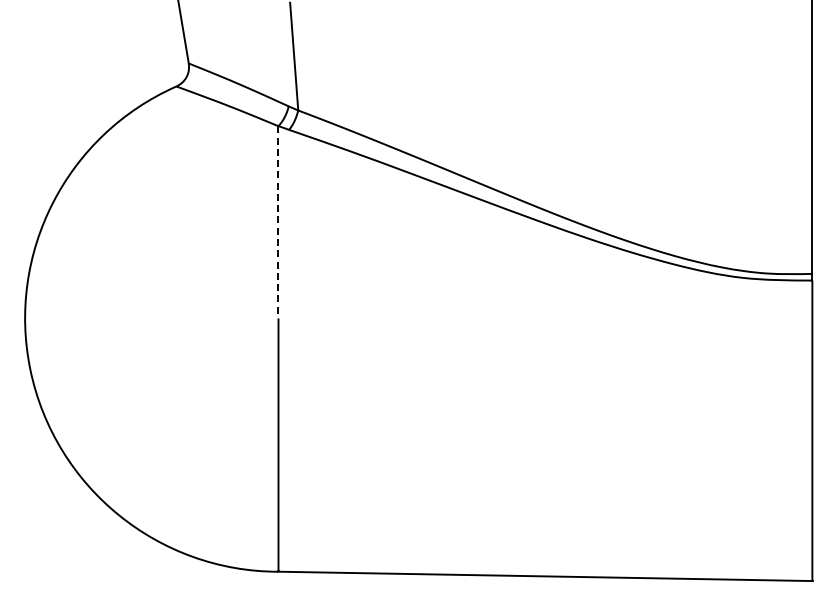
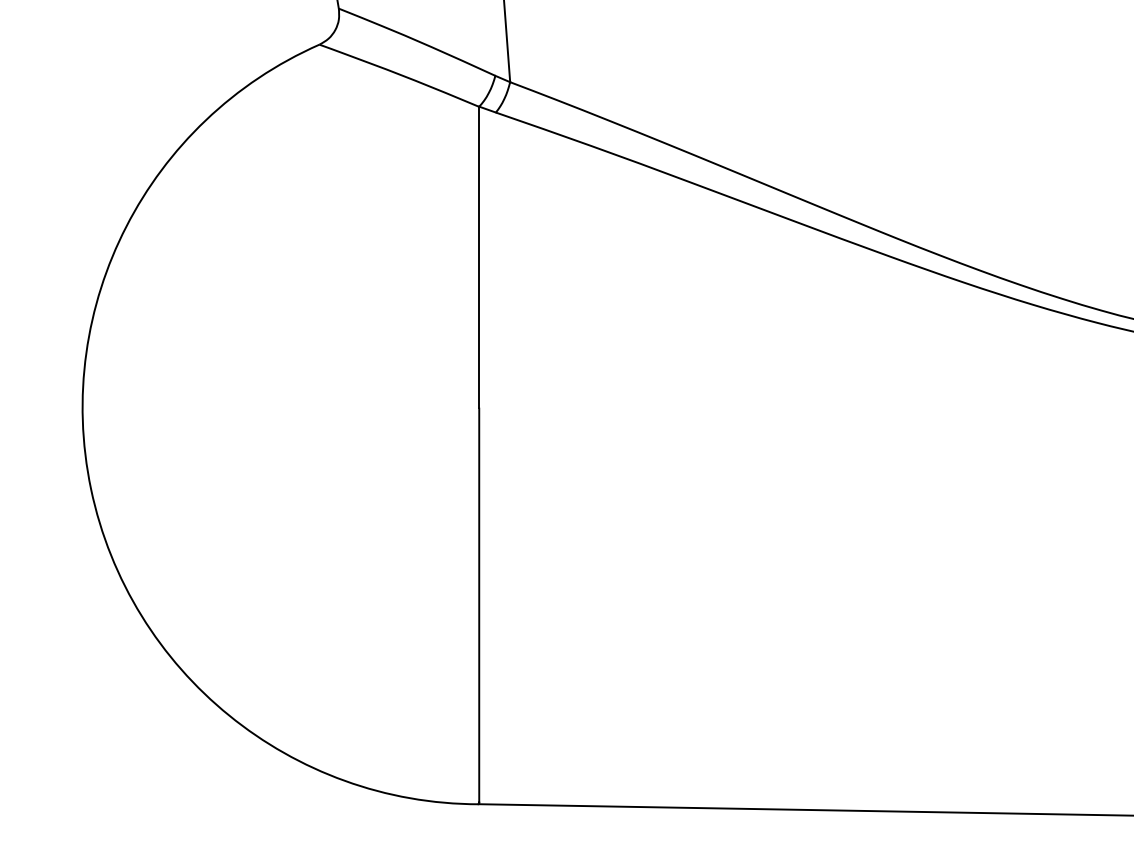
line: (278, 222) -> (479, 257), dashed -> solid

